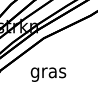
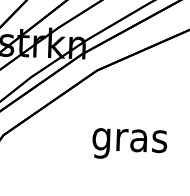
text: (48, 74) -> (129, 144), moved

